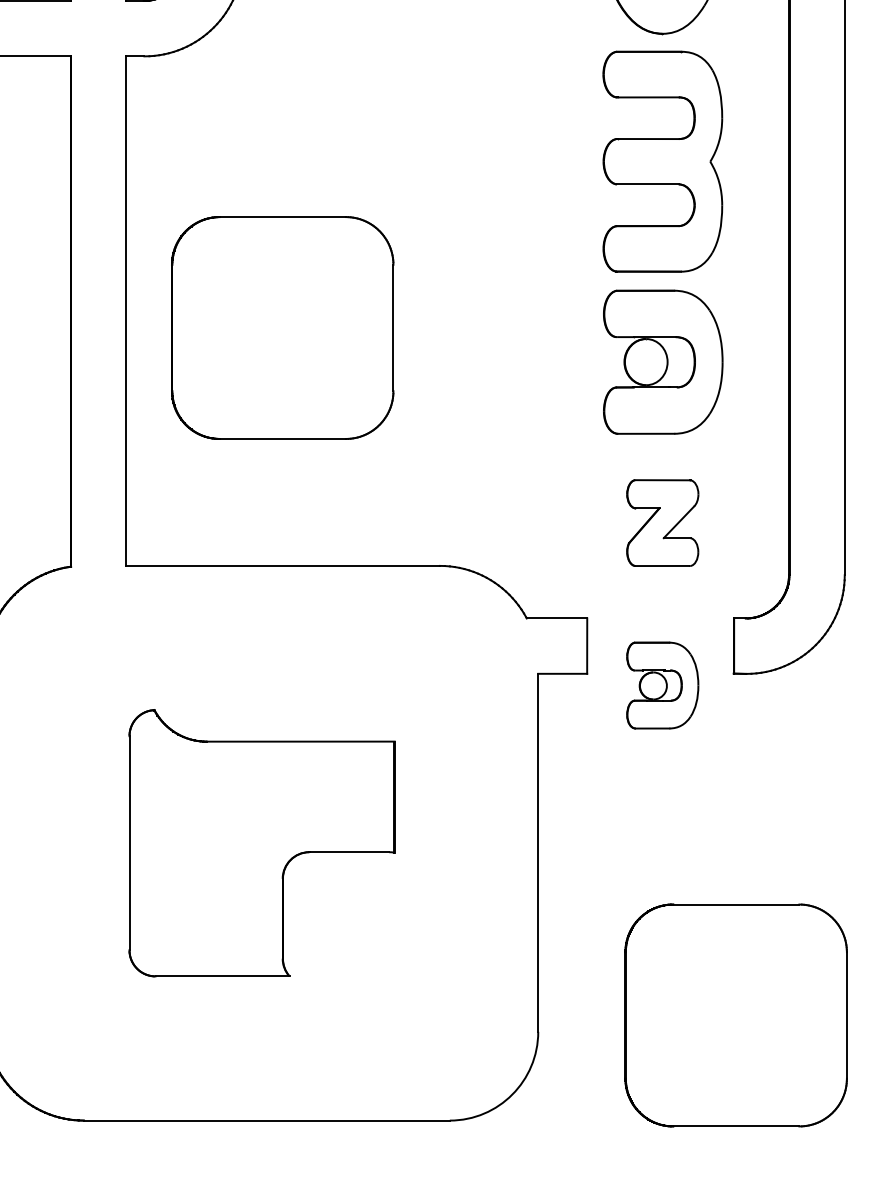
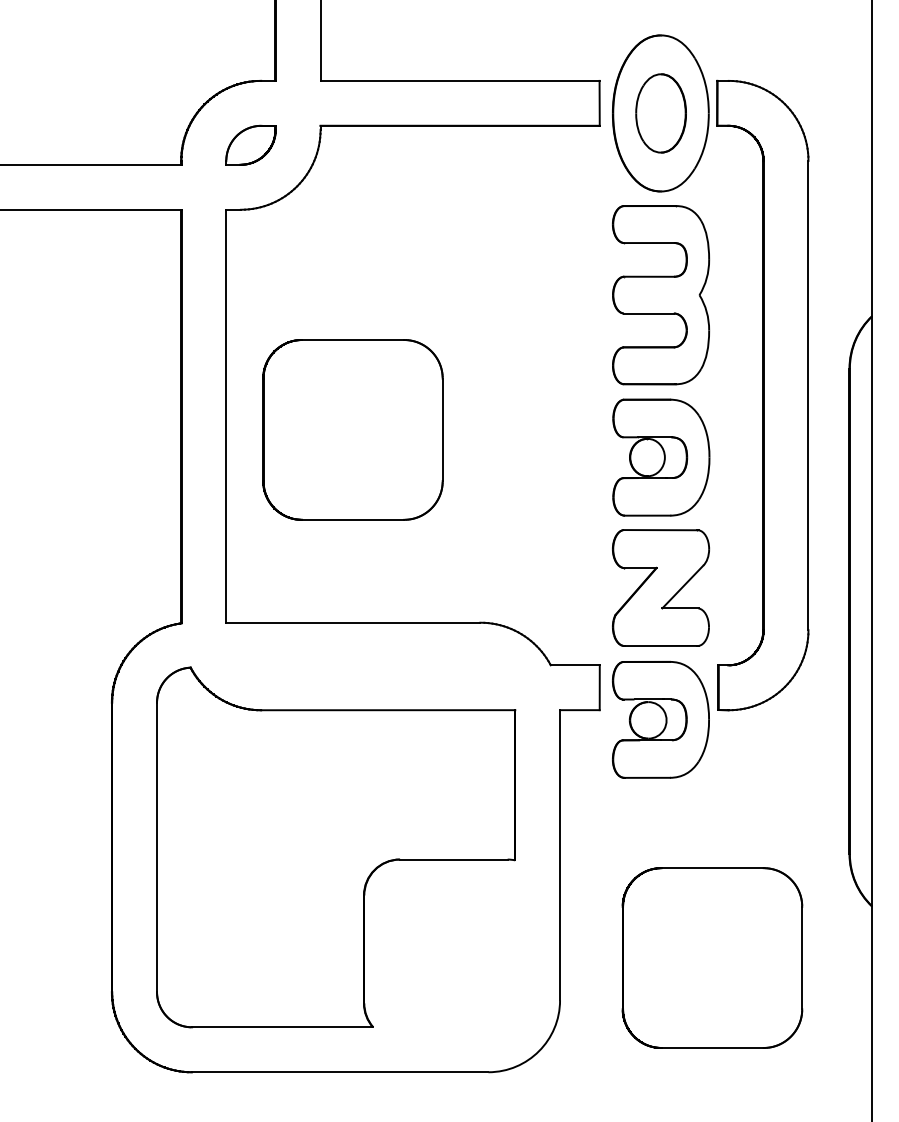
part: (662, 522) -> (660, 587), size x1.67
part: (662, 685) -> (660, 719), size x1.67
part: (262, 843) -> (336, 847), size x1.67
part: (736, 1014) -> (712, 957), moved

